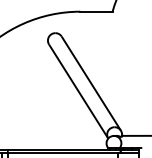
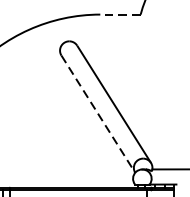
line: (95, 11) -> (119, 14), solid -> dashed
line: (78, 91) -> (98, 114), solid -> dashed

